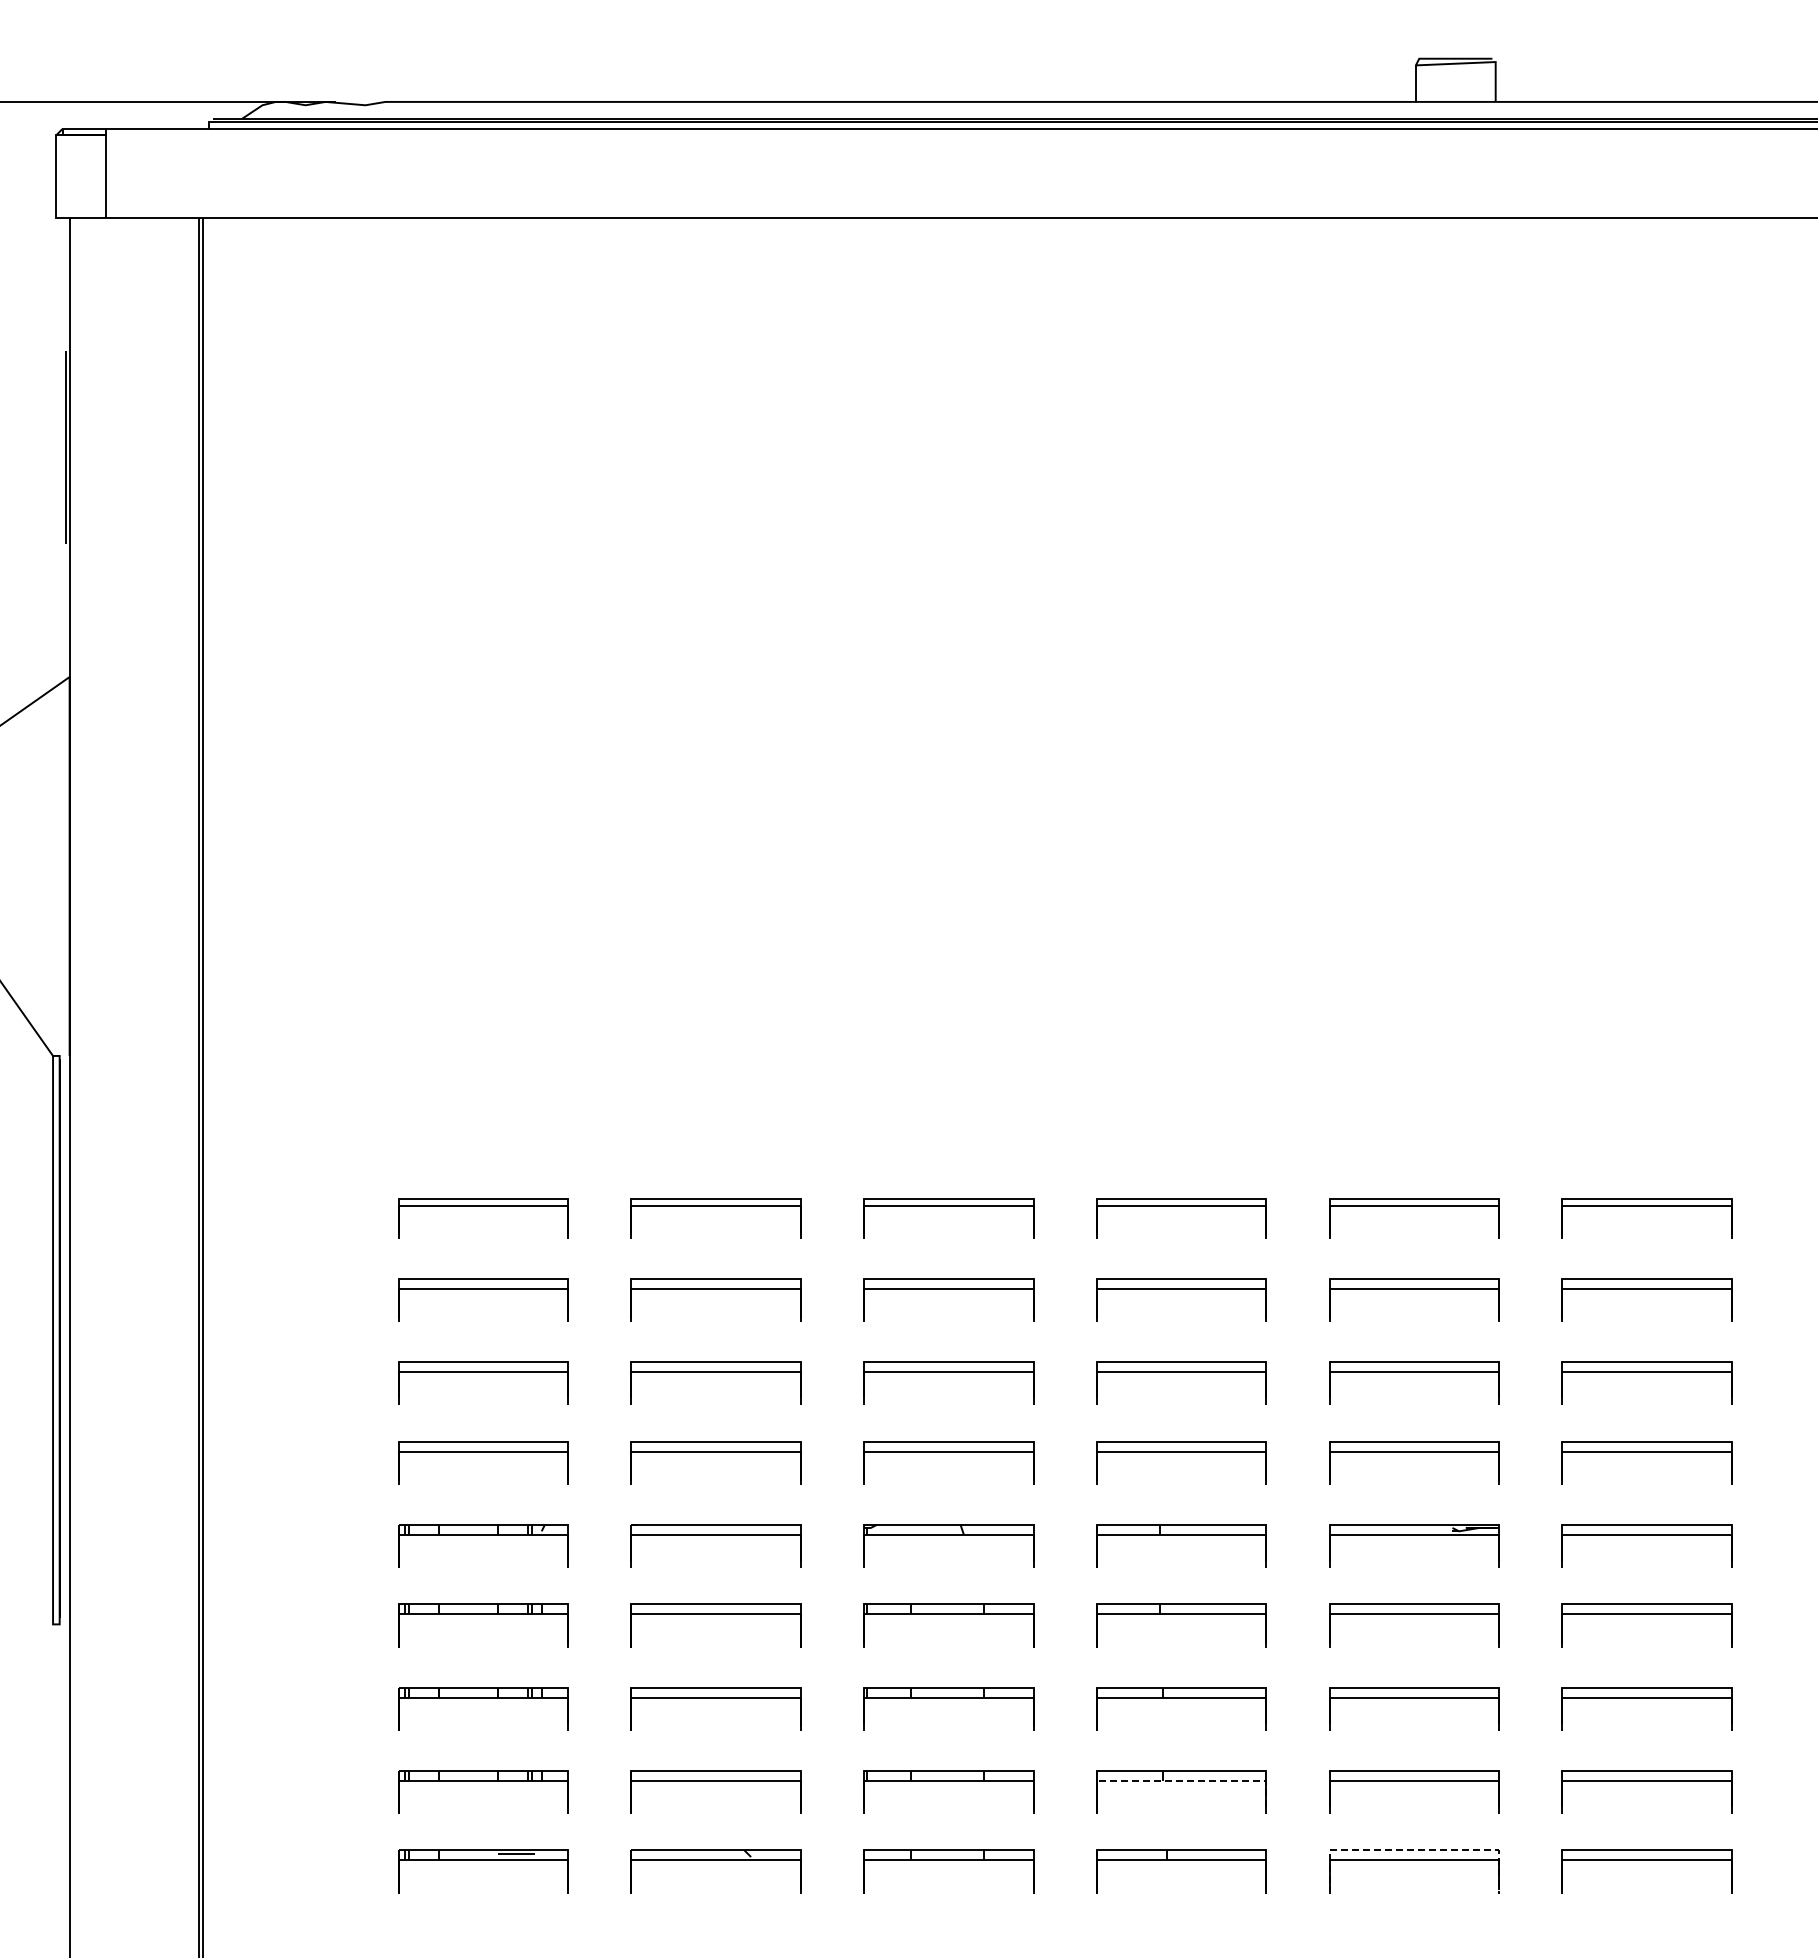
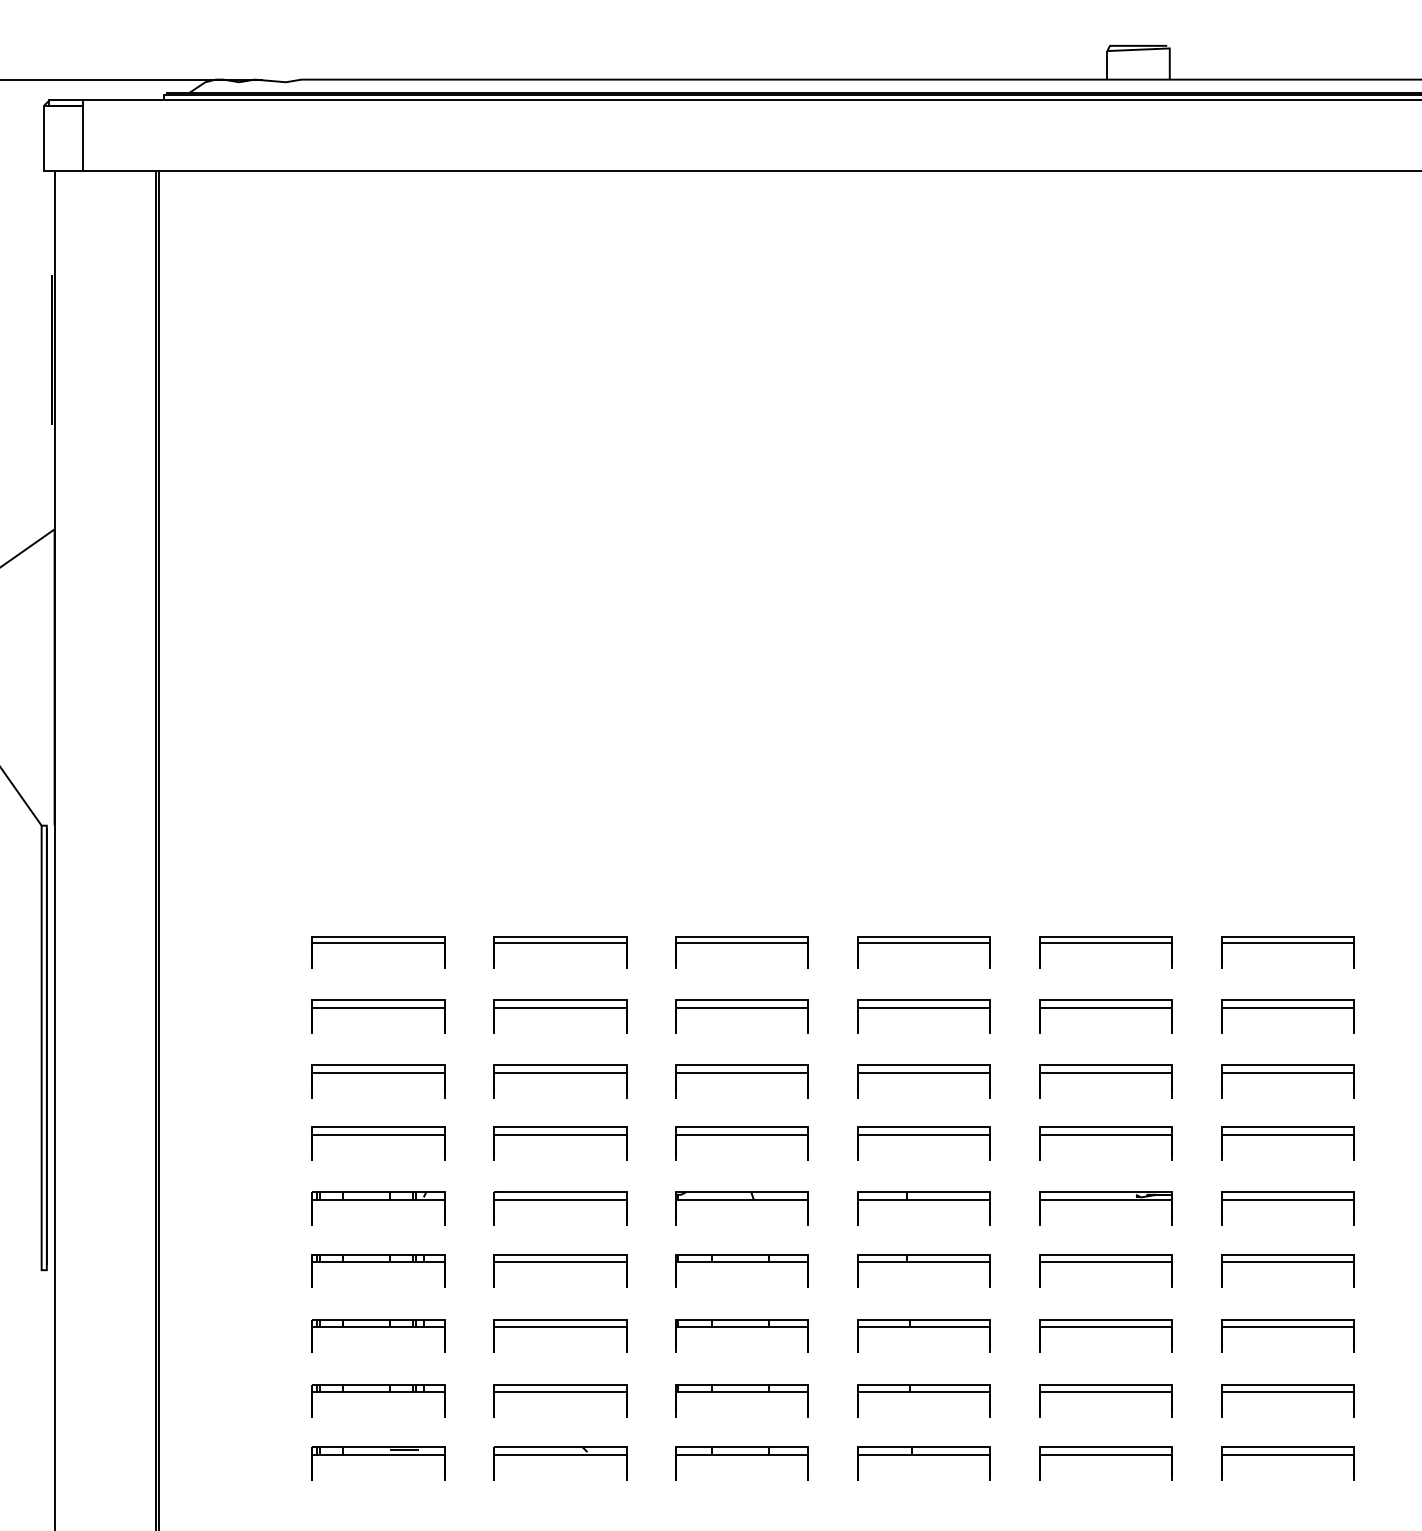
line: (1181, 1780) -> (924, 1392), dashed -> solid
line: (1414, 1850) -> (1106, 1447), dashed -> solid

